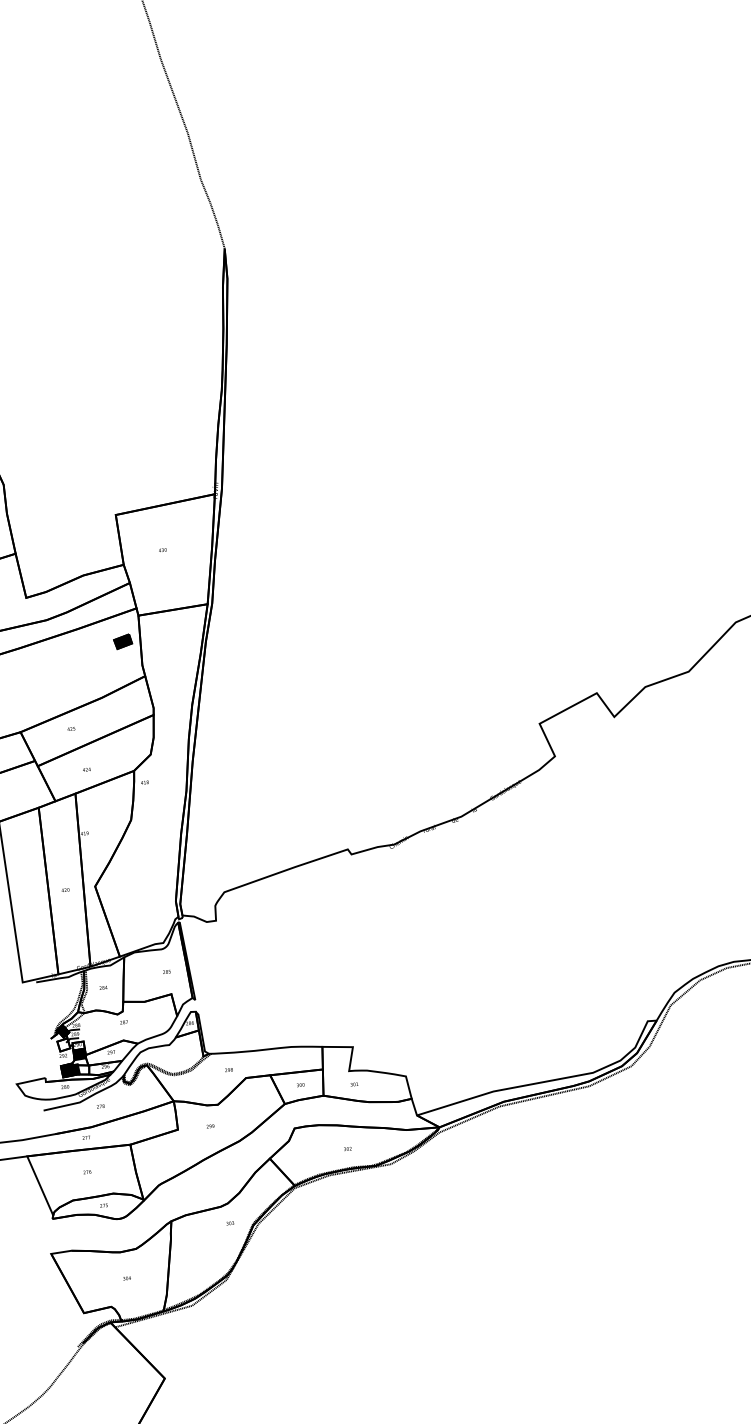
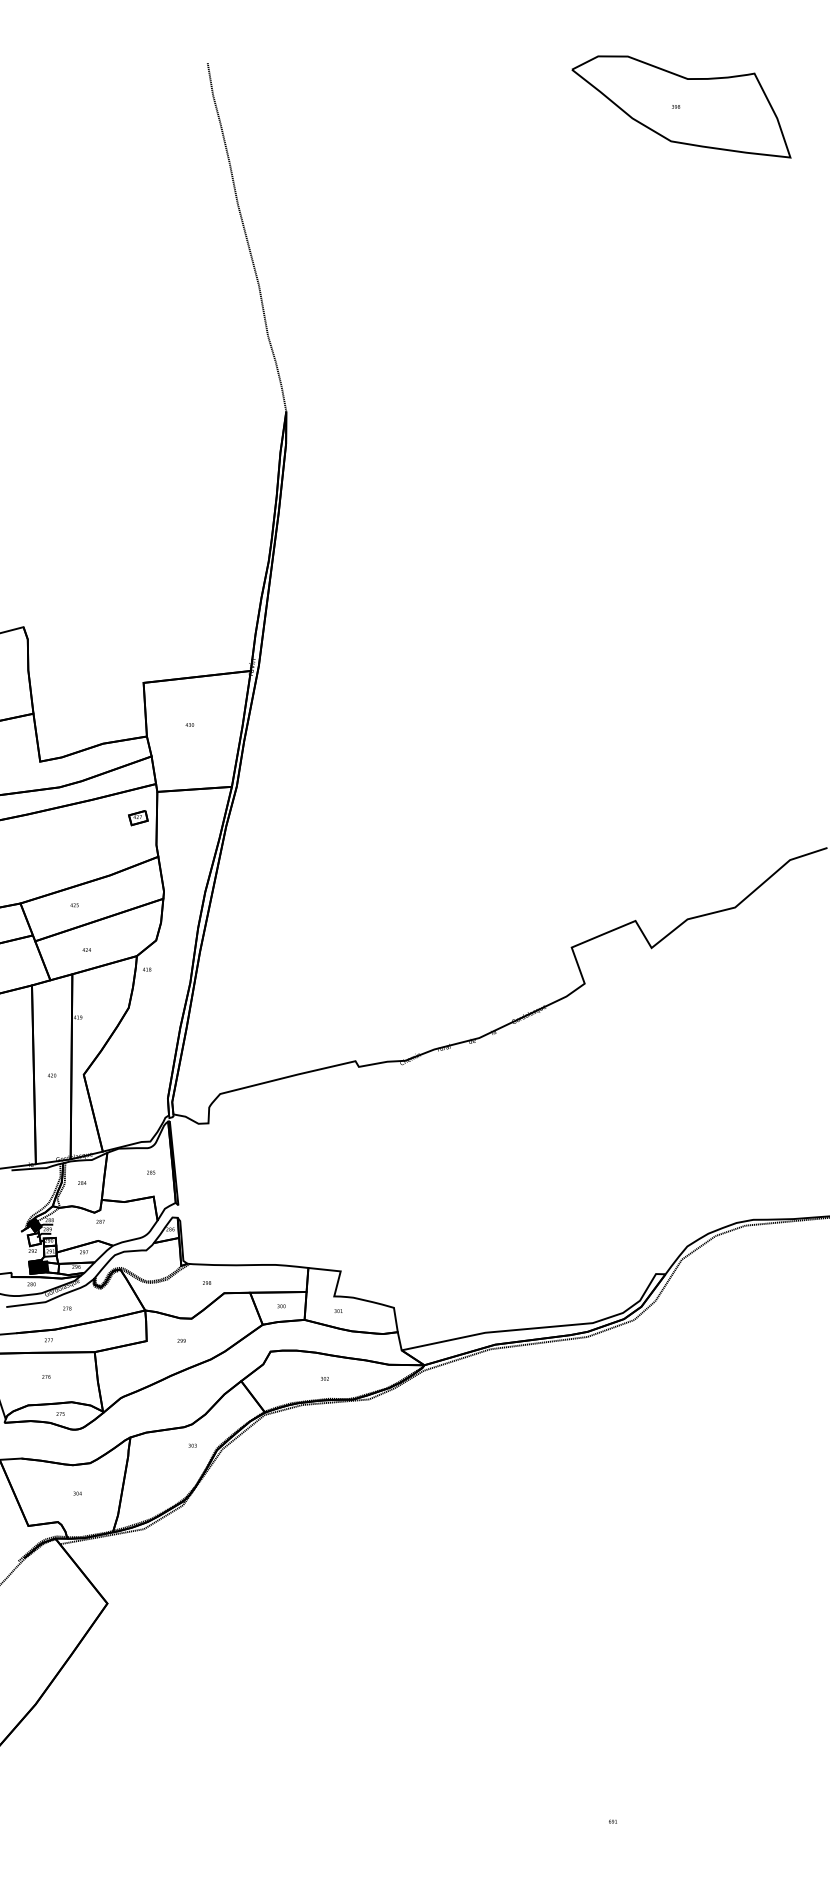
fill: (123, 641) -> (138, 817), removed
fill: (78, 1053) -> (49, 1250), removed

